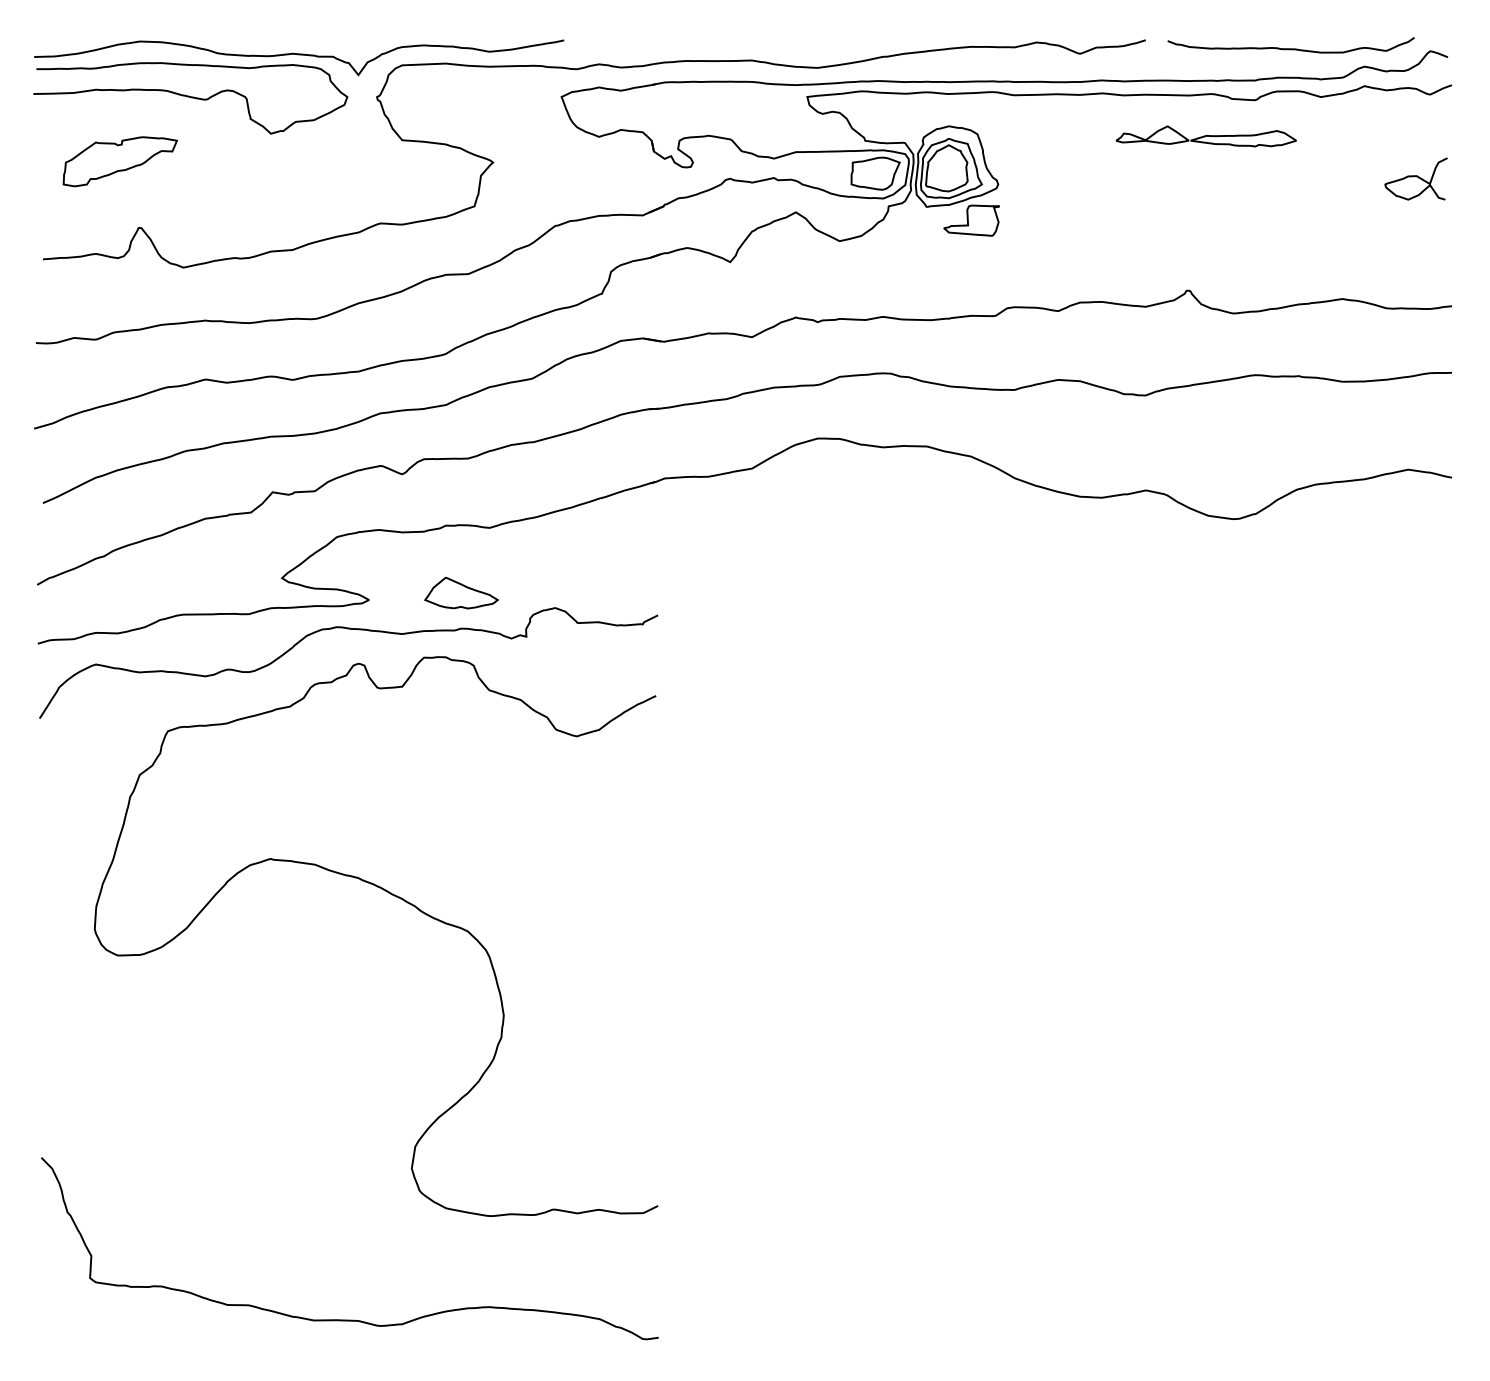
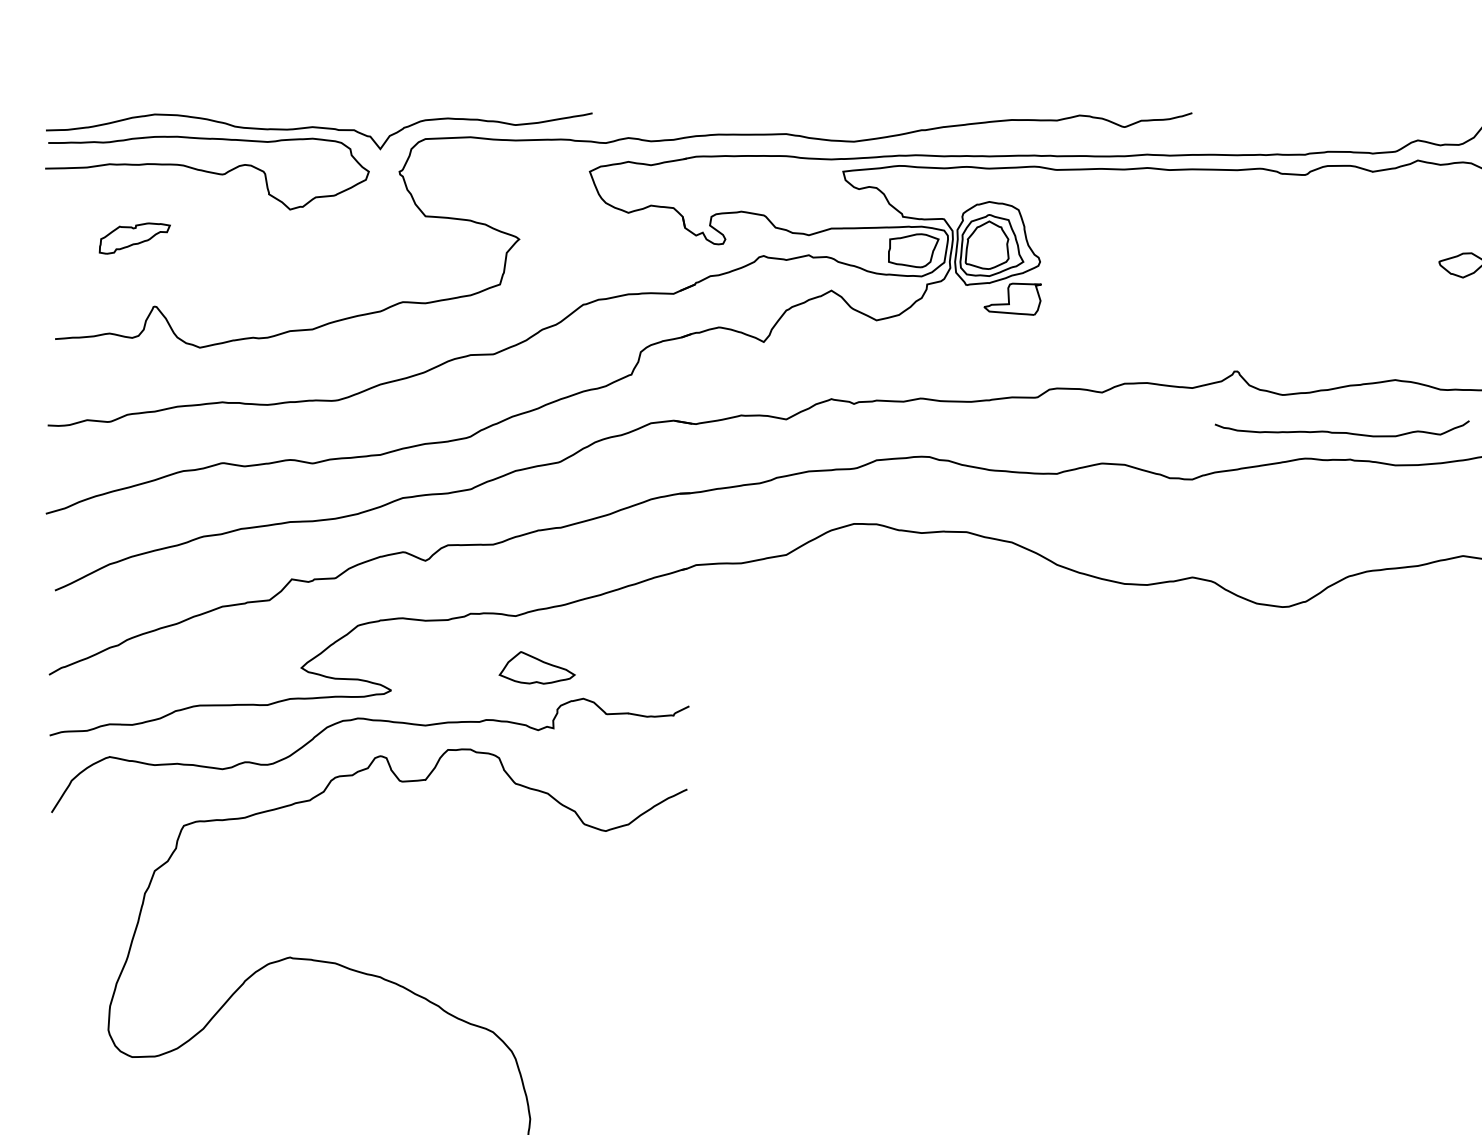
curve: (1290, 48) -> (1341, 432), moved
part: (1205, 136) -> (1253, 212), removed
part: (120, 161) -> (134, 238), size x0.6
part: (461, 592) -> (537, 667), moved

